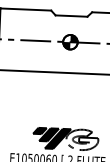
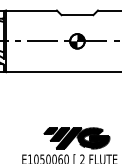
fill: (82, 139) -> (93, 138), added

